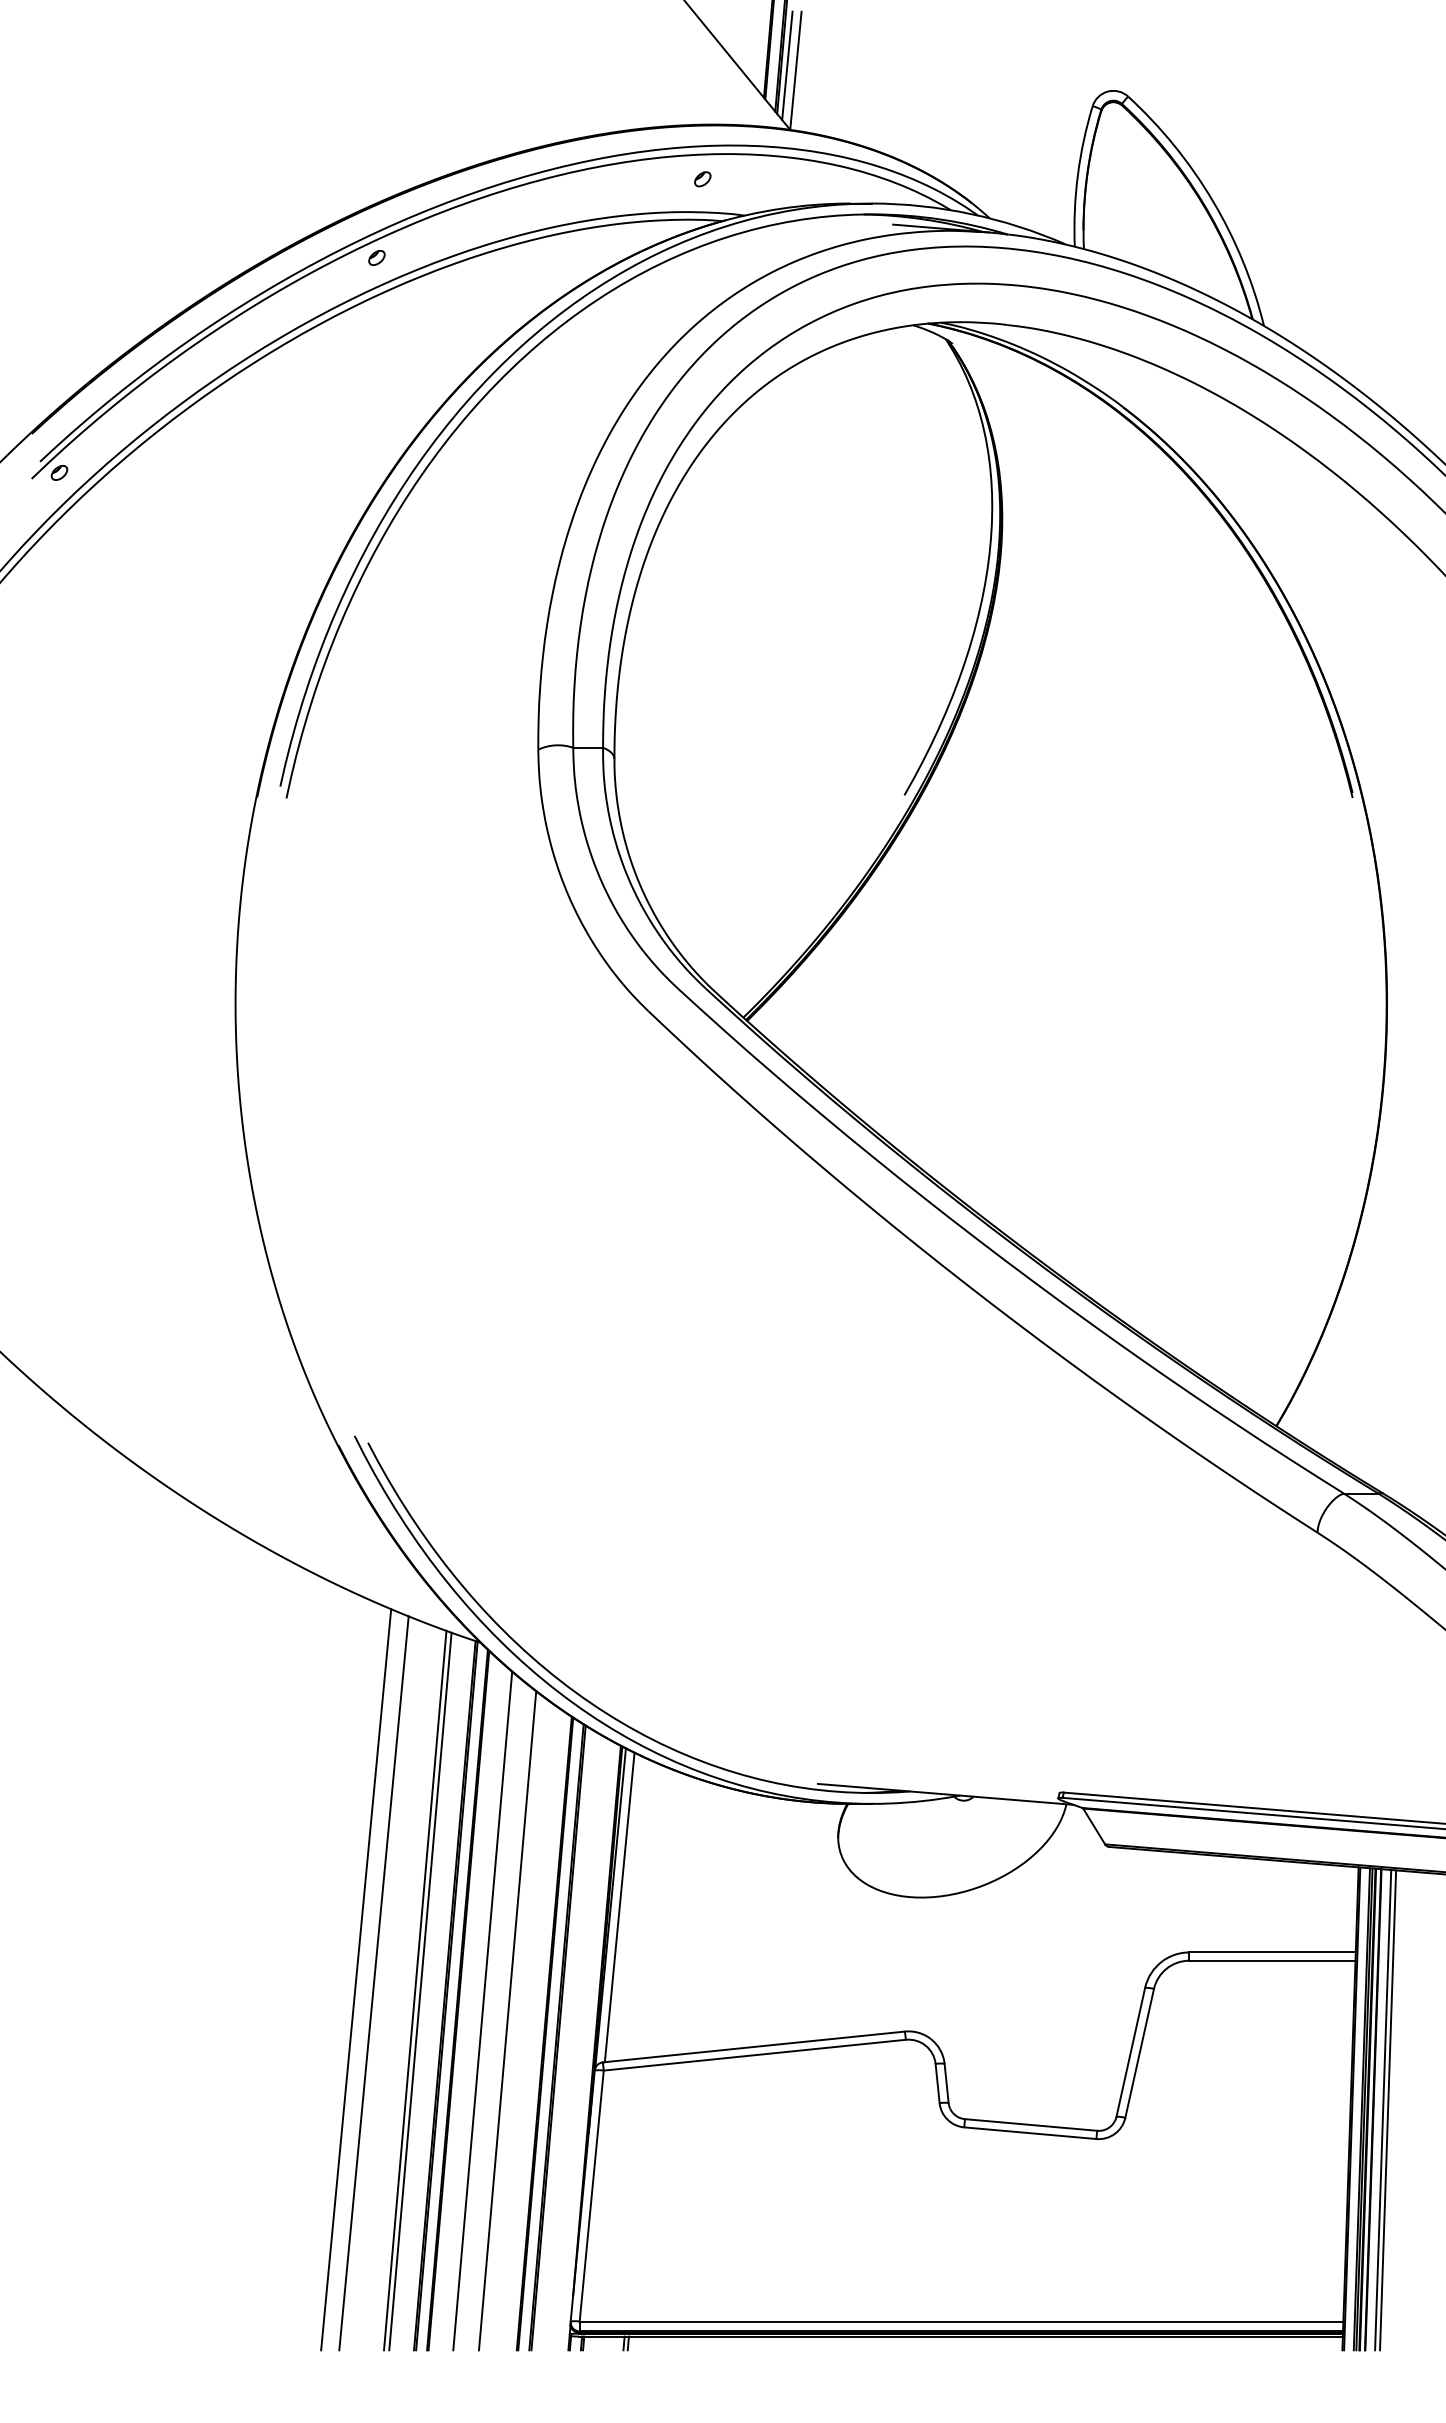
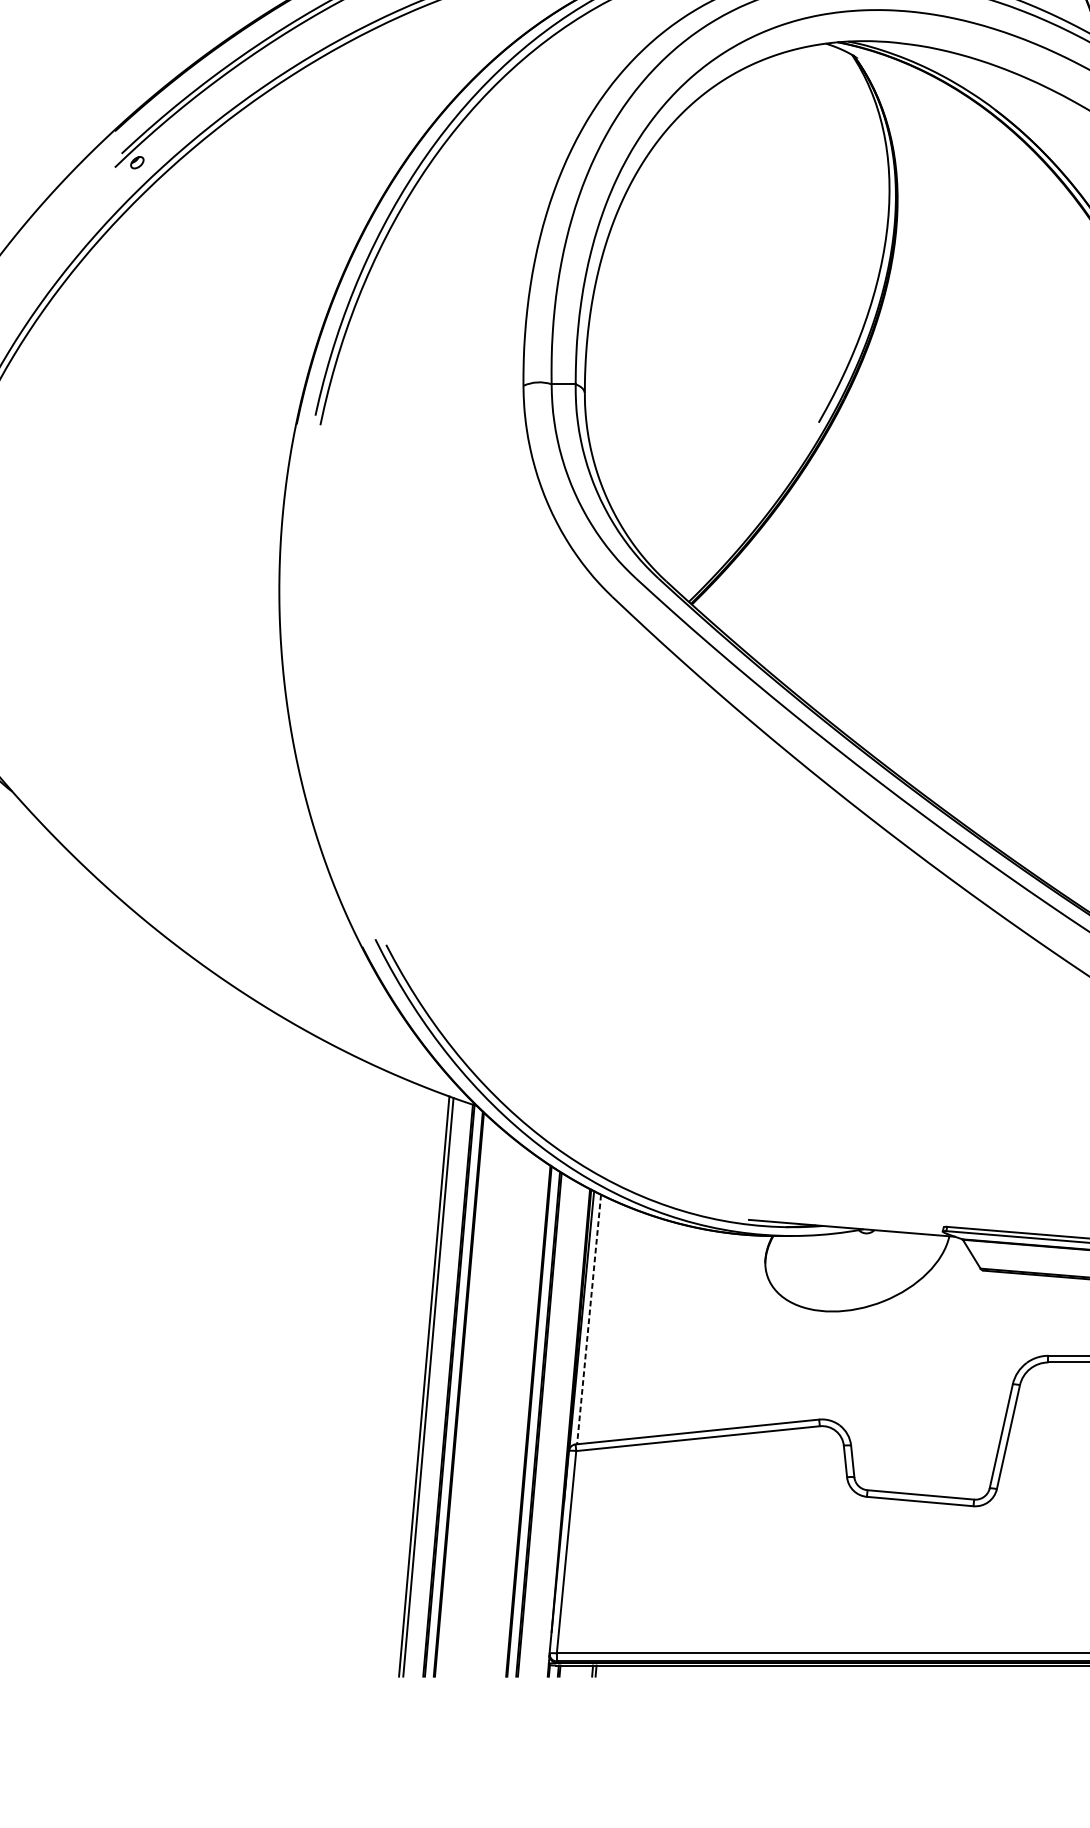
line: (619, 1908) -> (588, 1320), solid -> dashed
line: (356, 1979) -> (376, 1377), removed
line: (373, 1983) -> (390, 1380), removed
line: (482, 2010) -> (478, 1402), removed
line: (507, 2020) -> (498, 1410), removed

